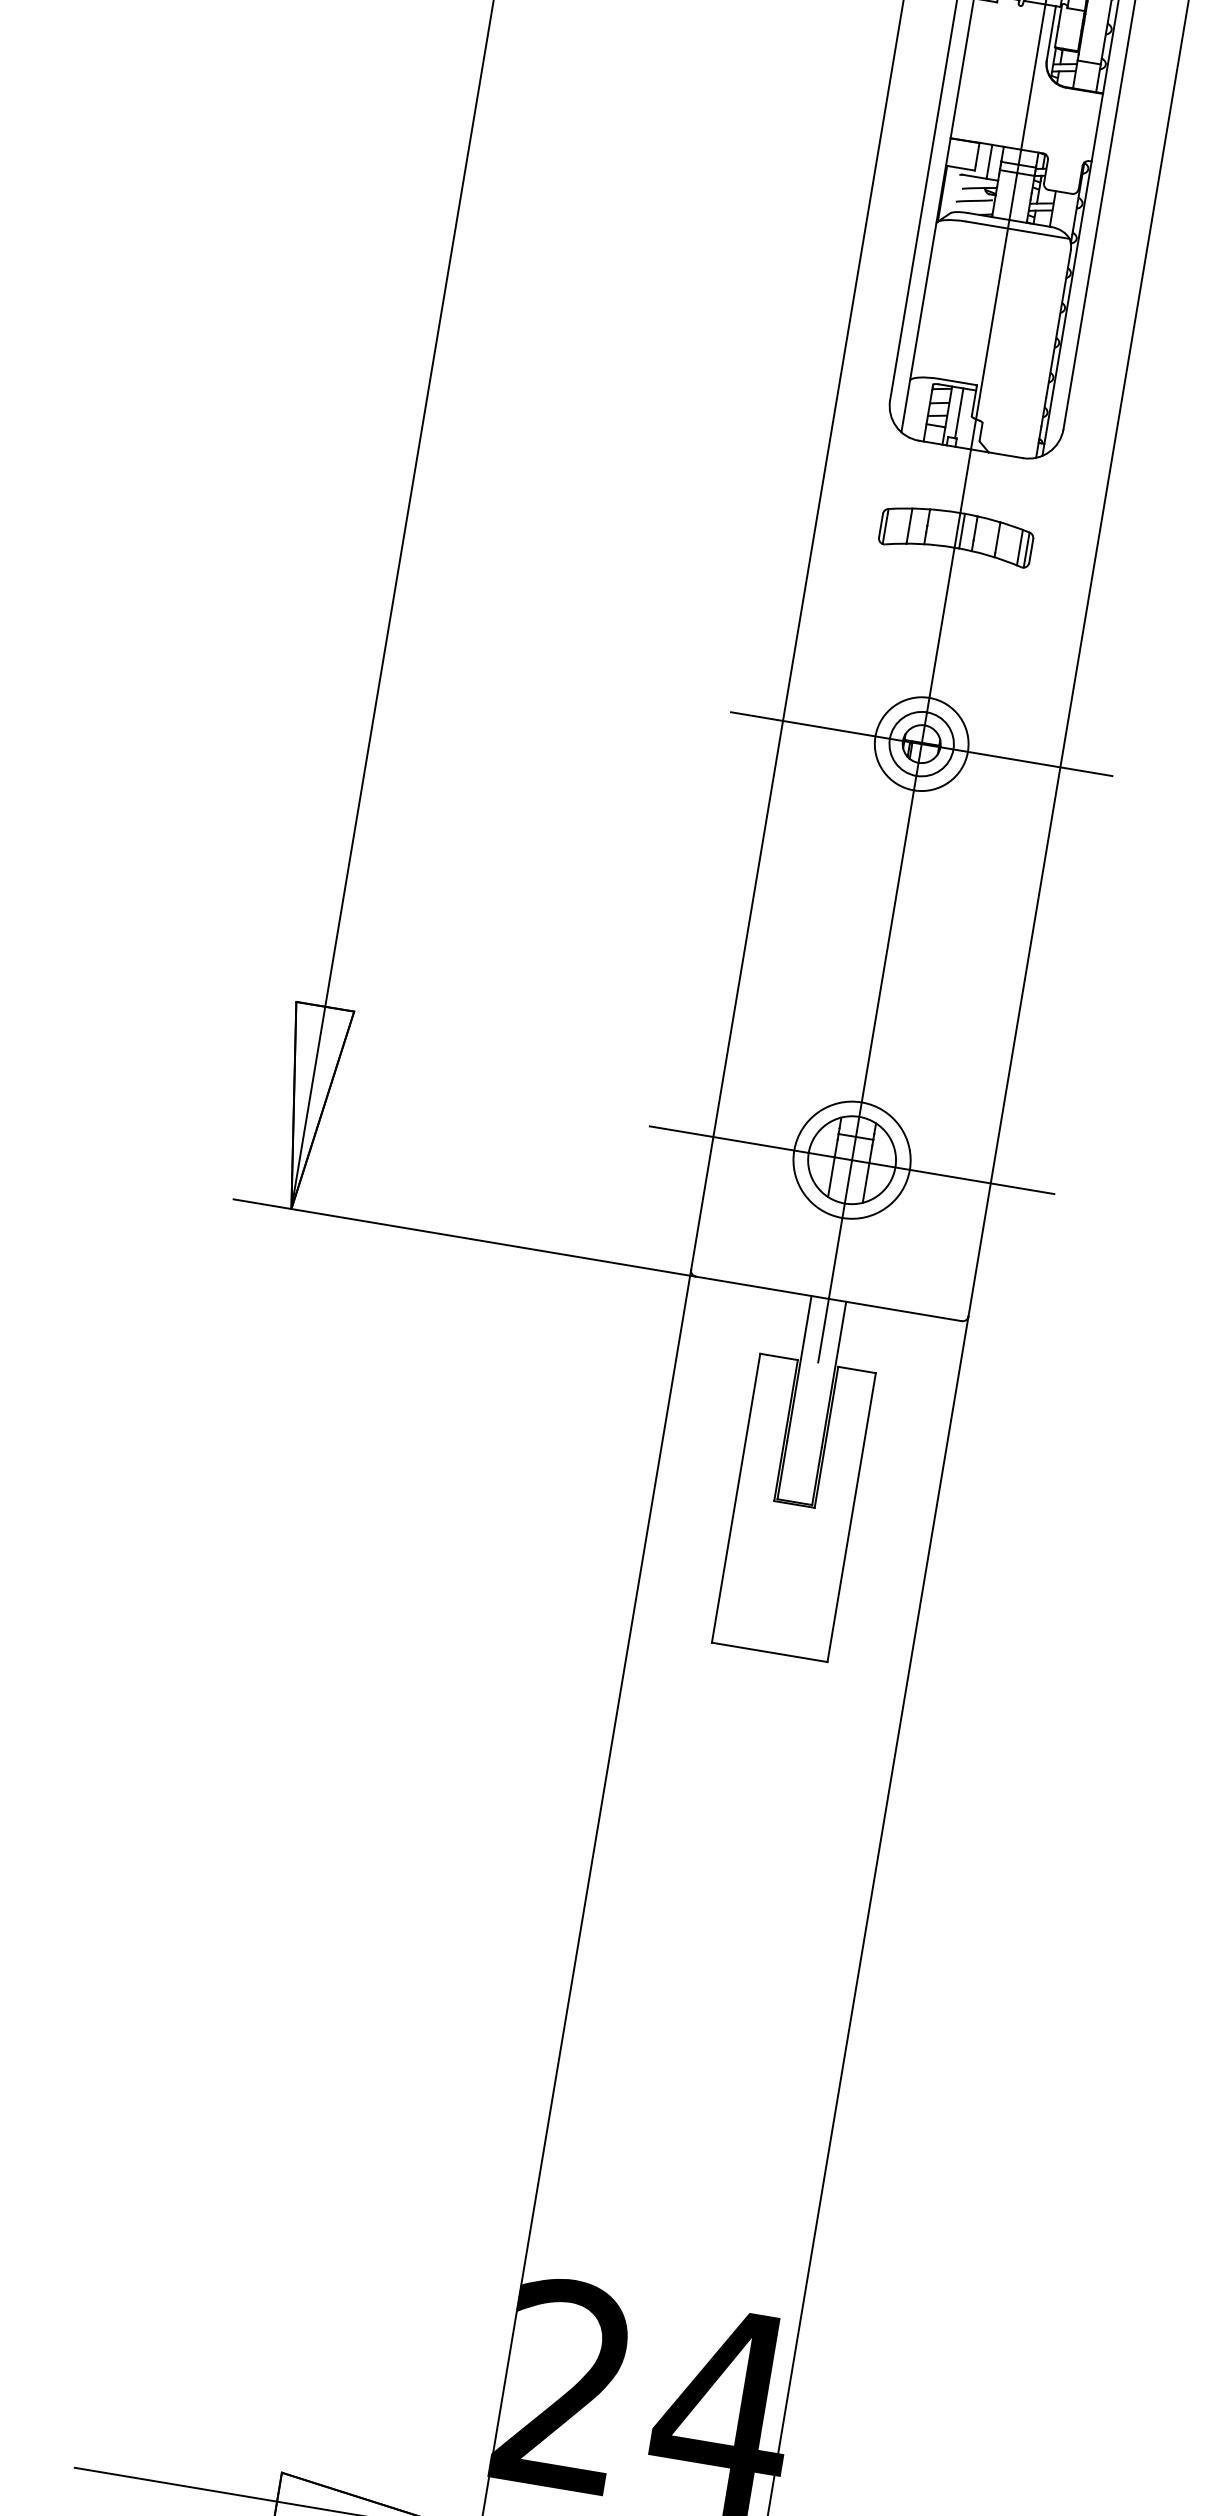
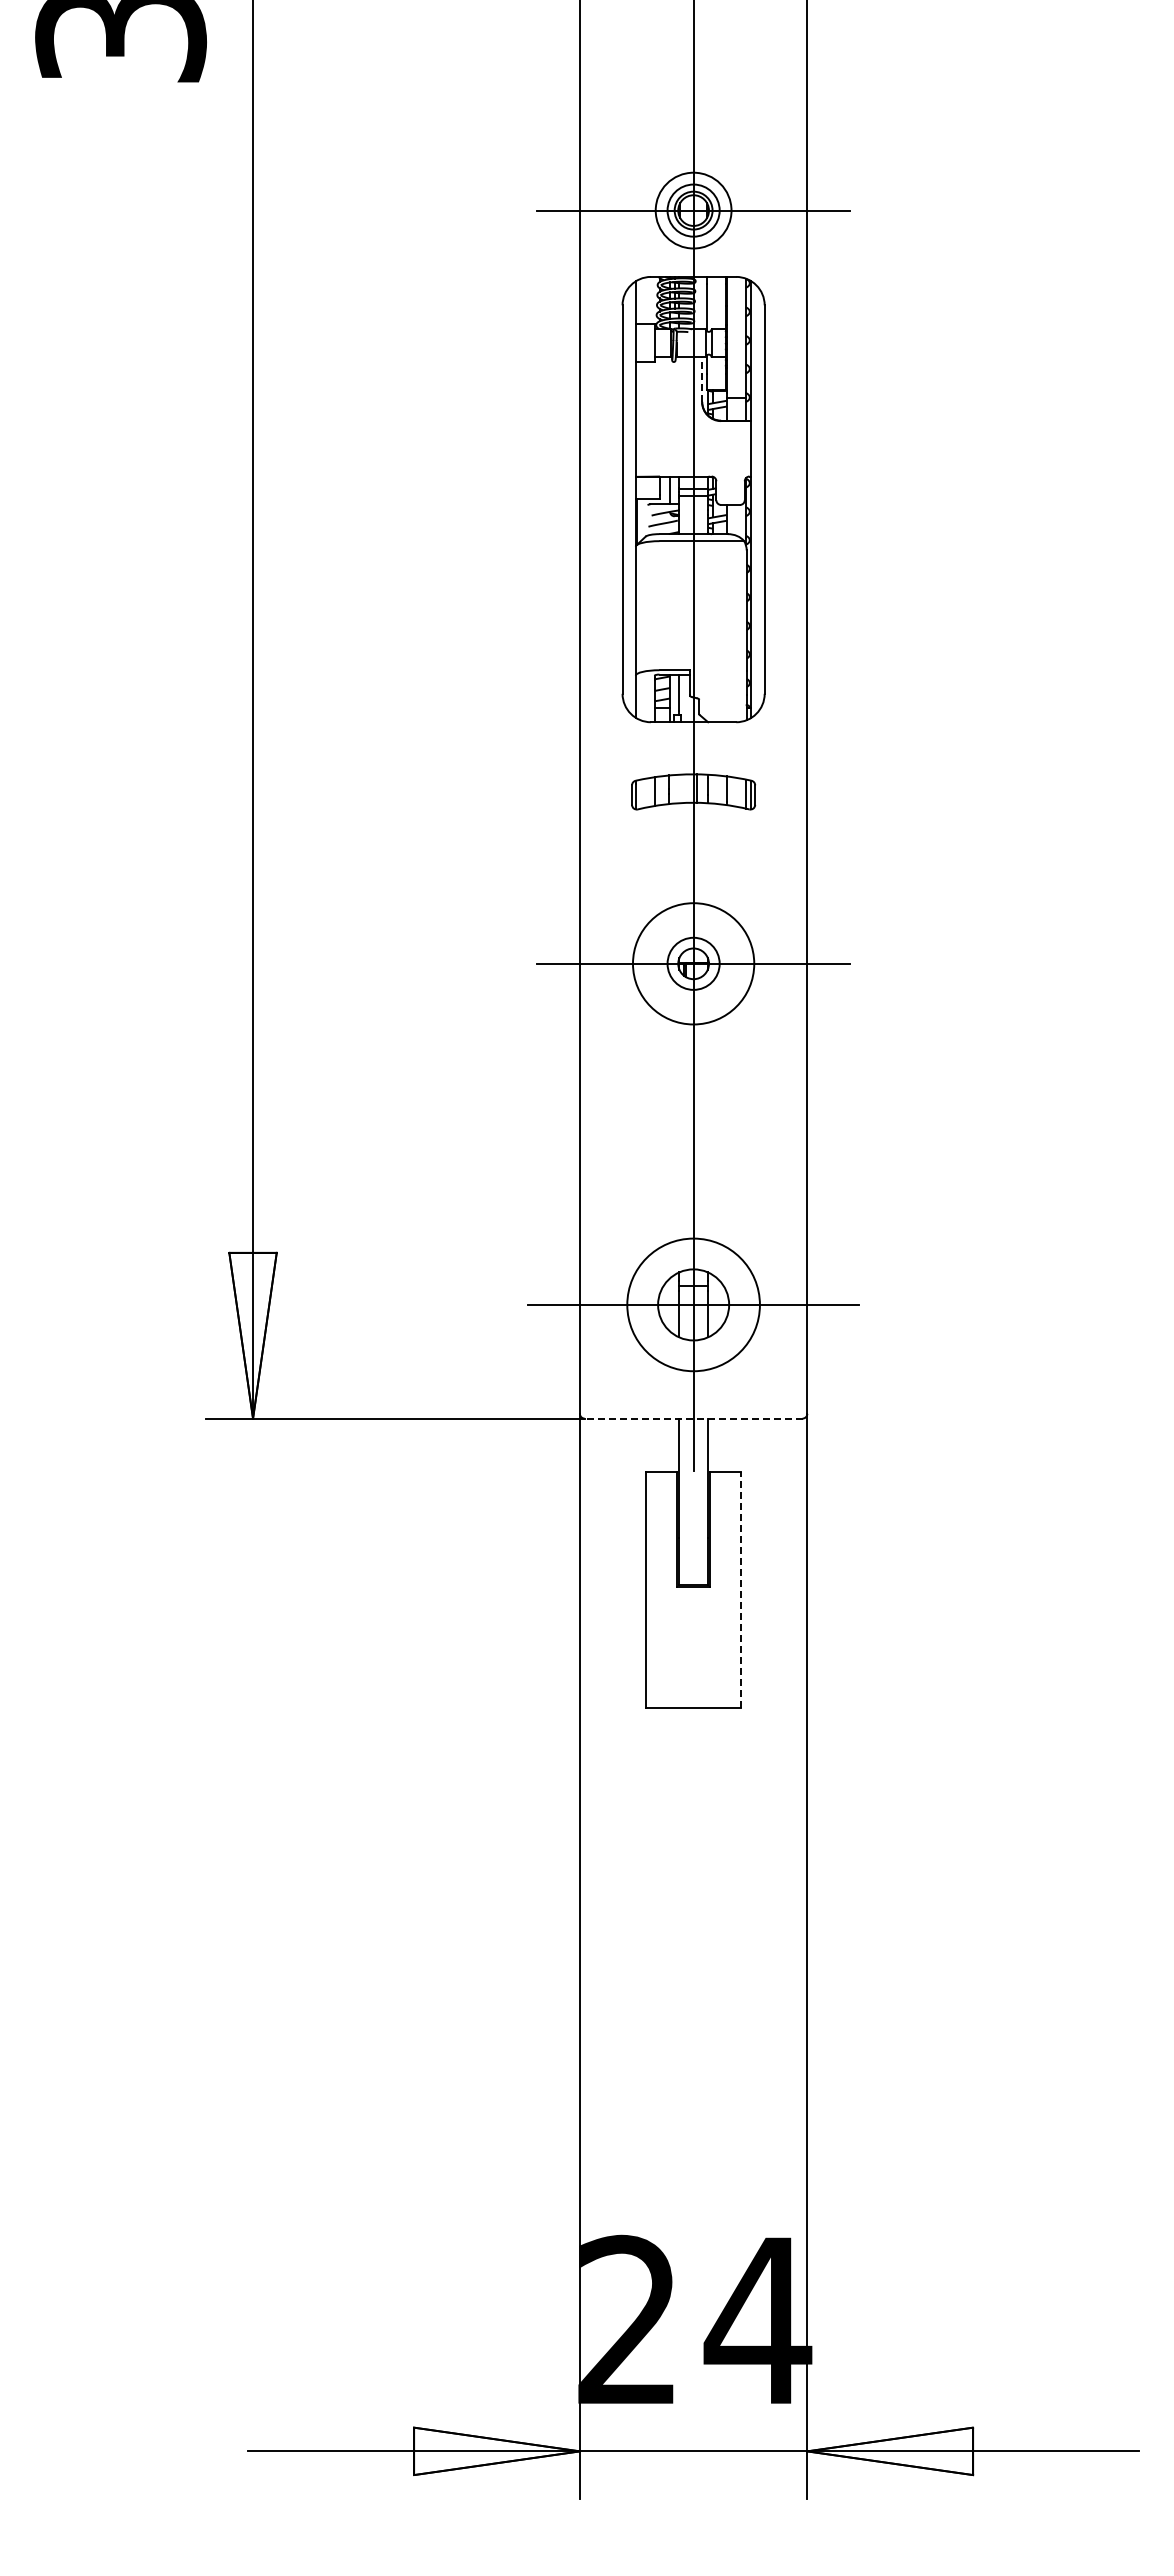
line: (1051, 33) -> (702, 379), solid -> dashed
circle: (921, 743) -> (693, 963), size x1.6
circle: (852, 1159) -> (693, 1304), size x1.4
line: (828, 1298) -> (693, 1418), solid -> dashed
line: (852, 1517) -> (741, 1589), solid -> dashed

